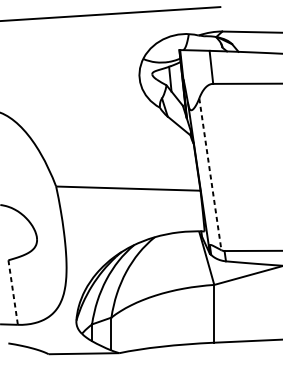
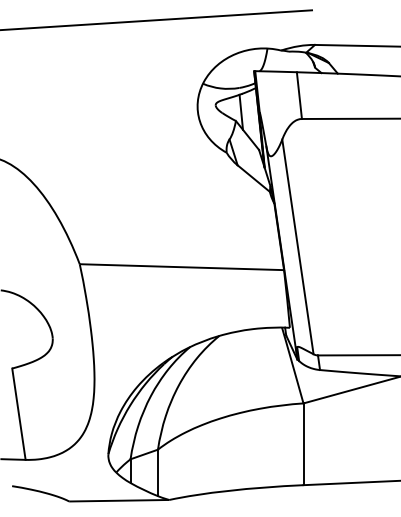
line: (210, 174) -> (298, 247), dashed -> solid
line: (13, 292) -> (19, 414), dashed -> solid

